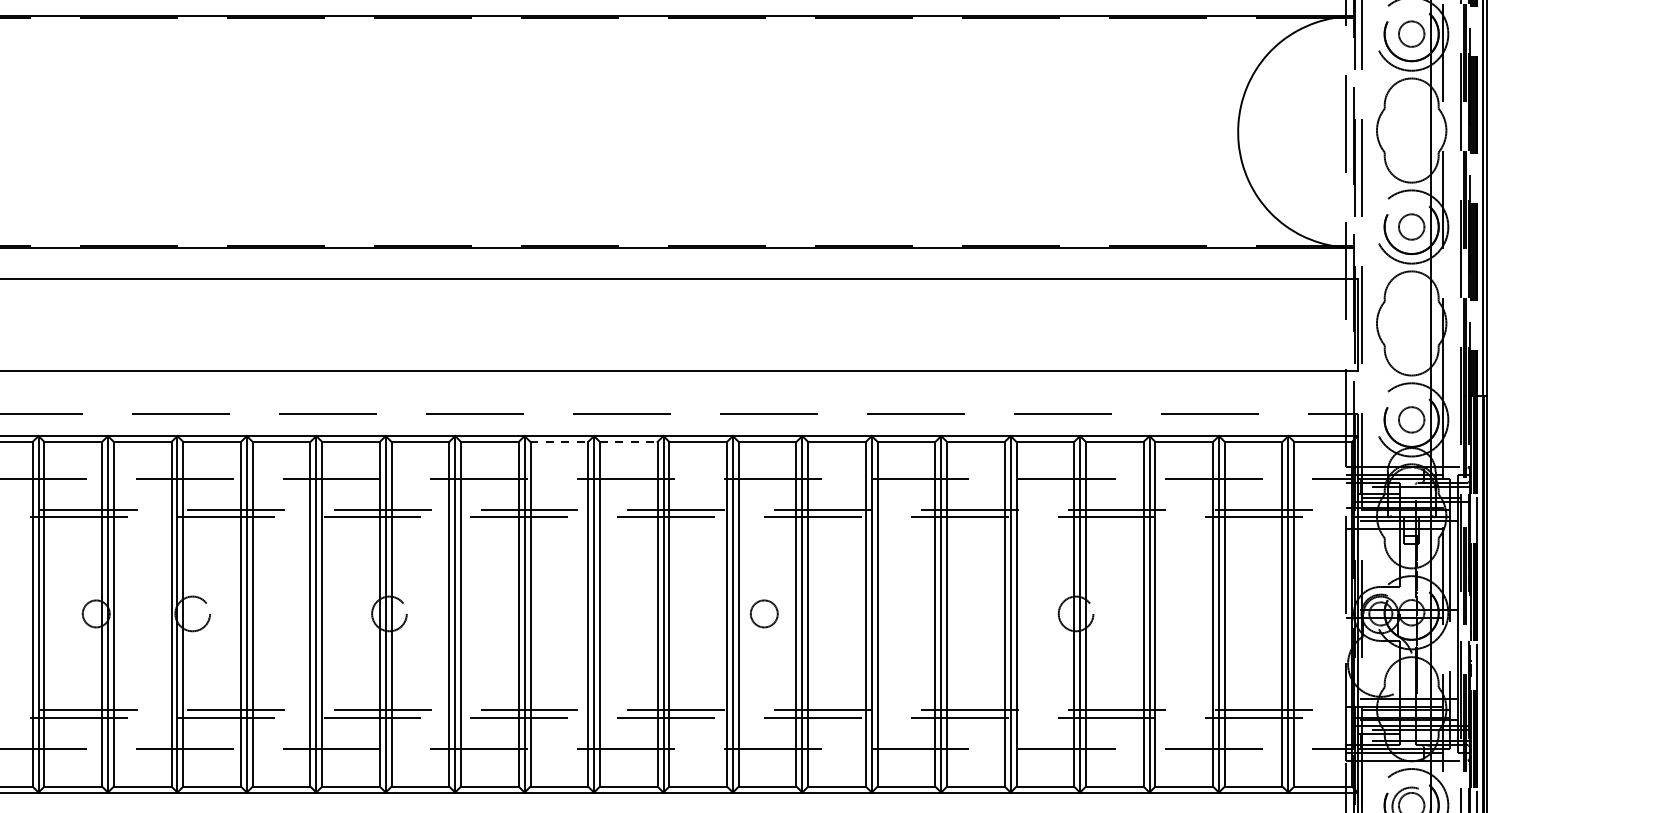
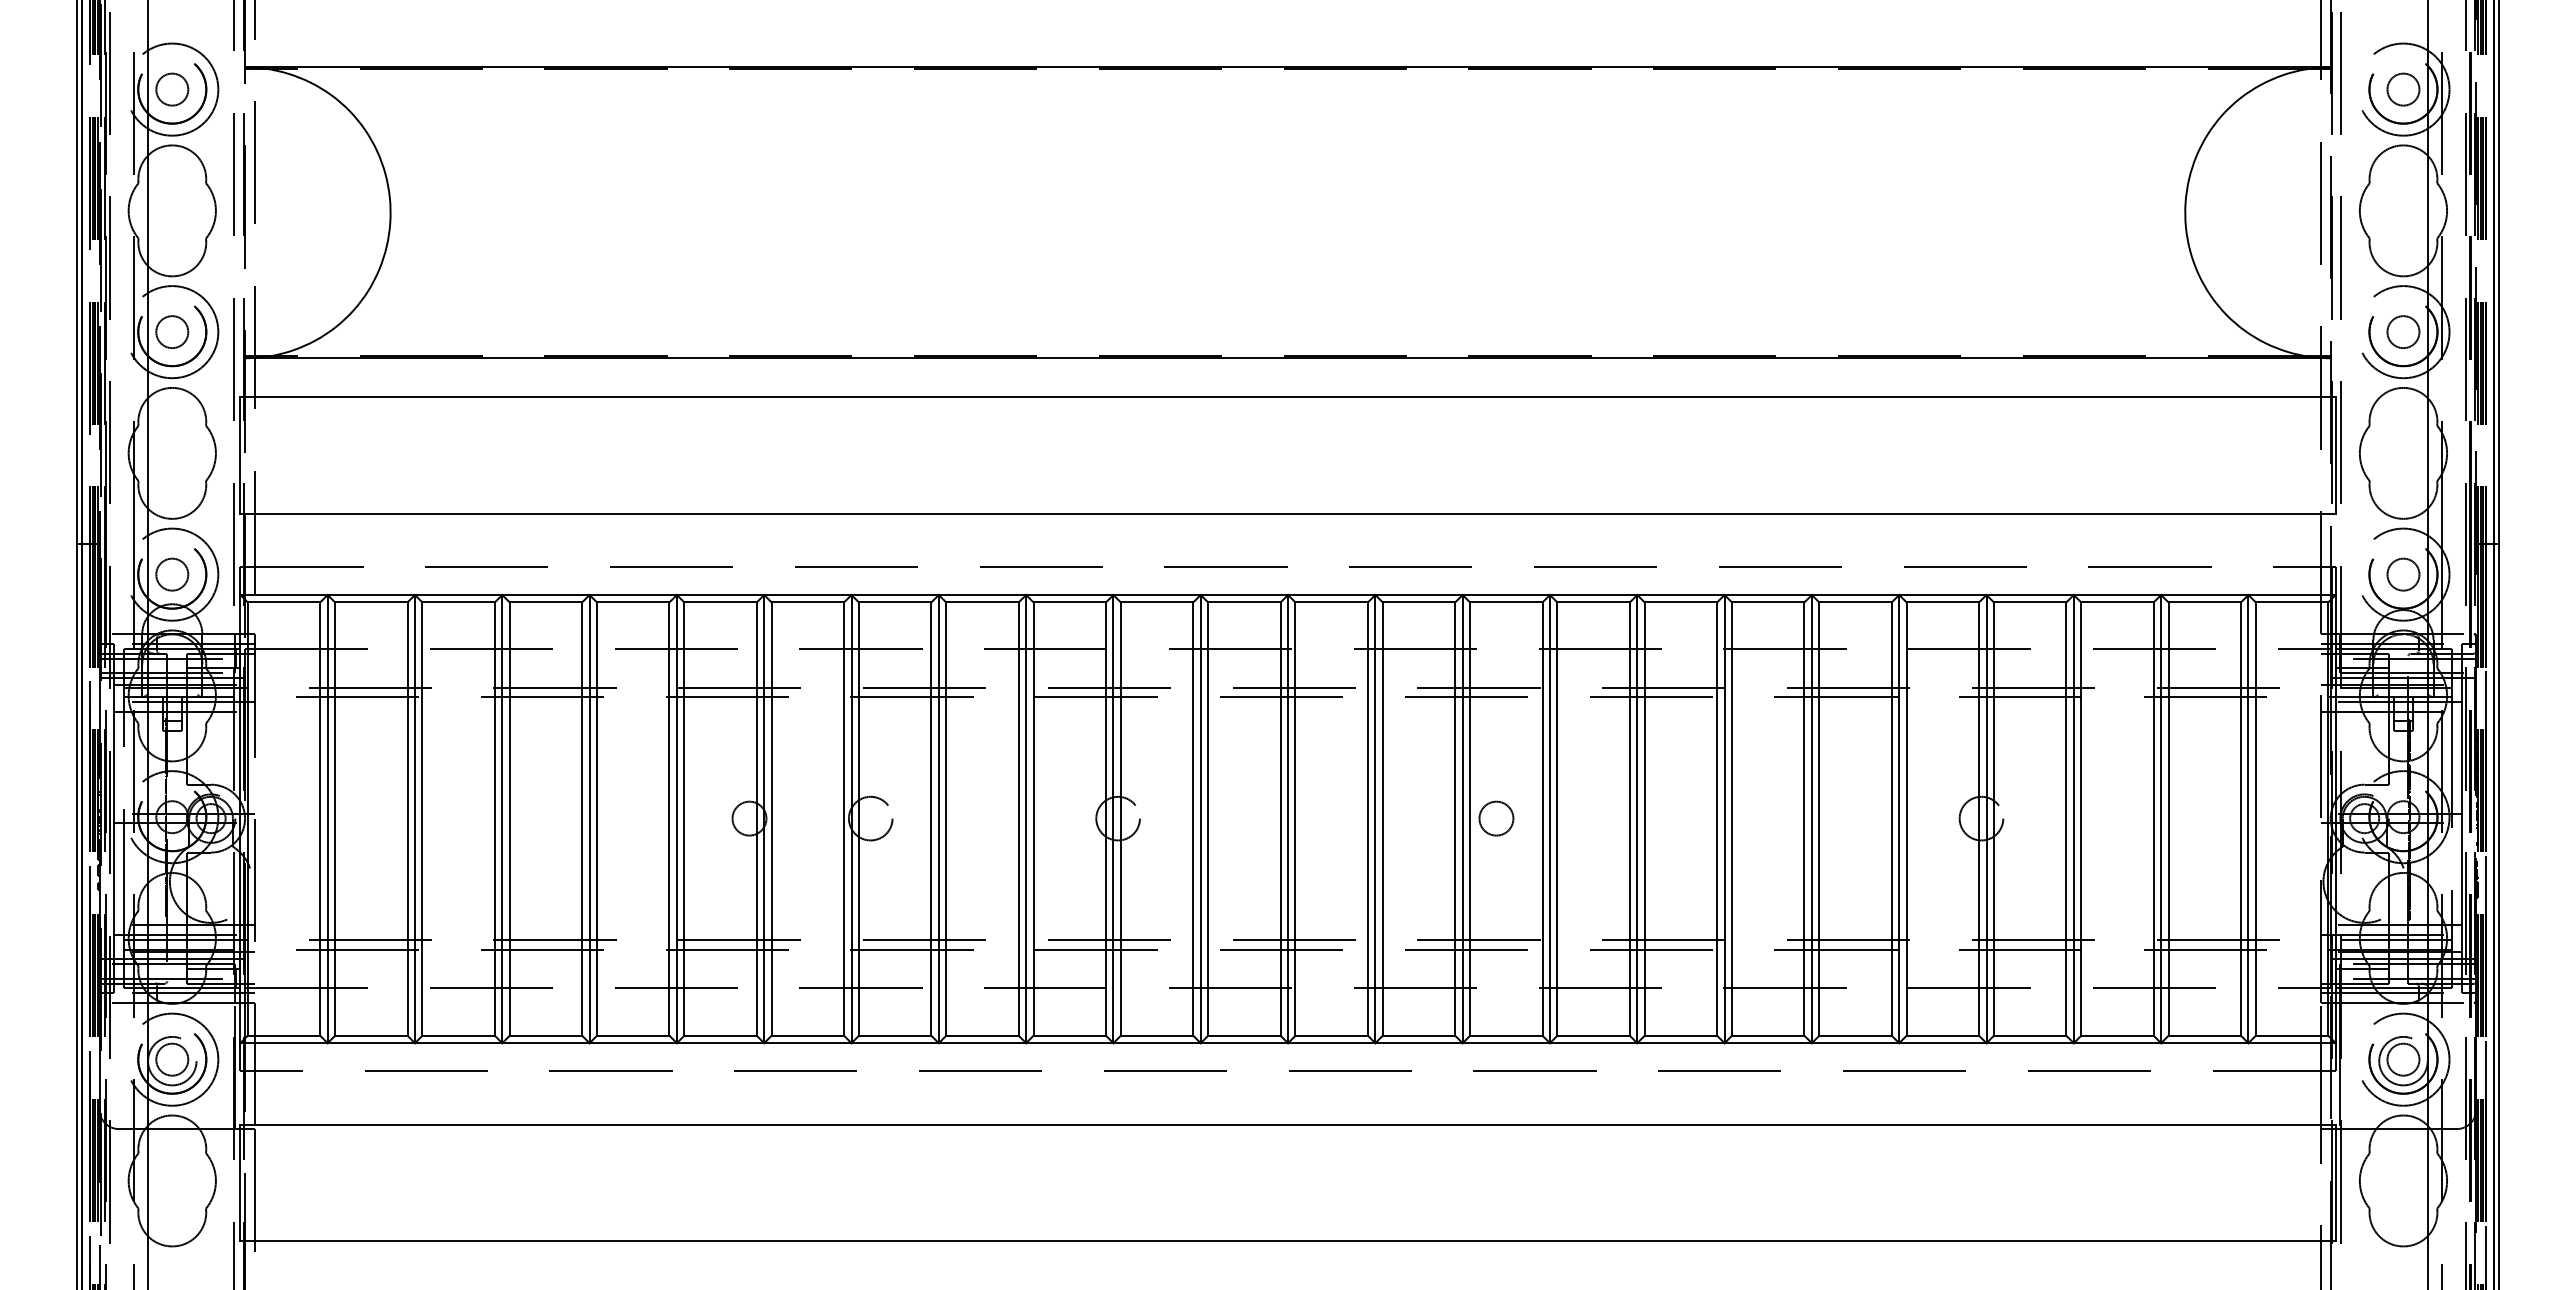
line: (559, 442) -> (1332, 602), dashed -> solid
line: (629, 442) -> (1419, 602), dashed -> solid
circle: (764, 613) -> (1496, 818), moved

